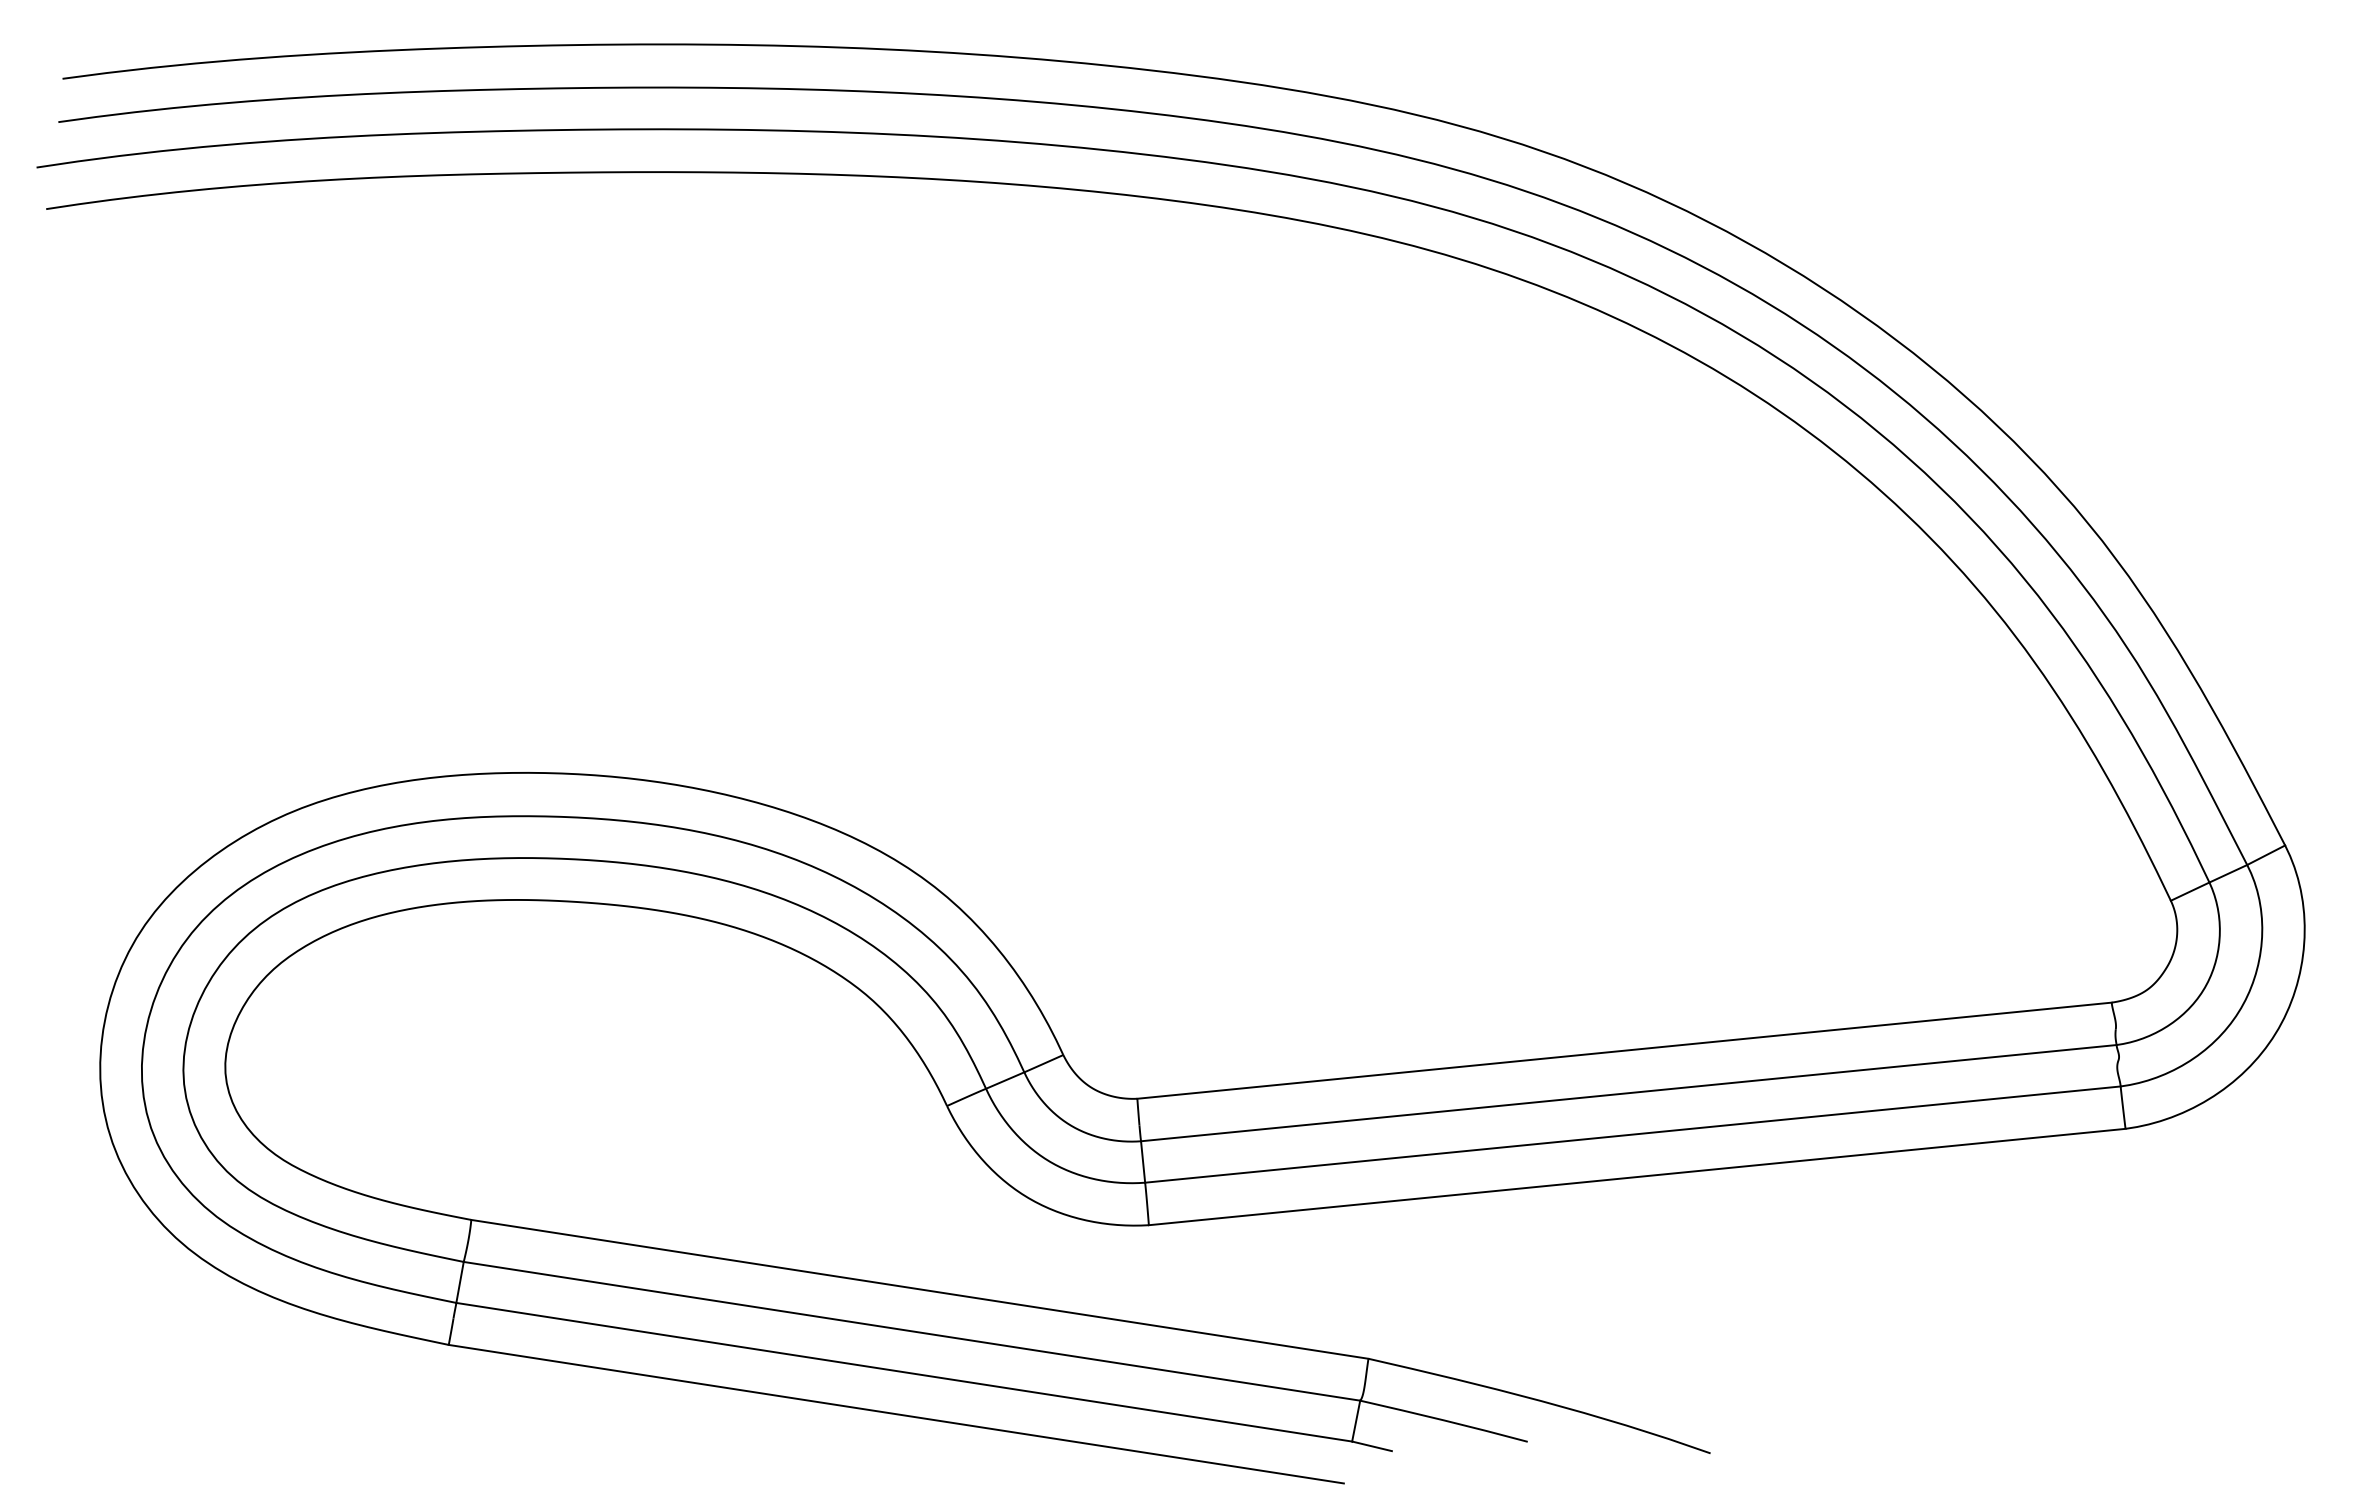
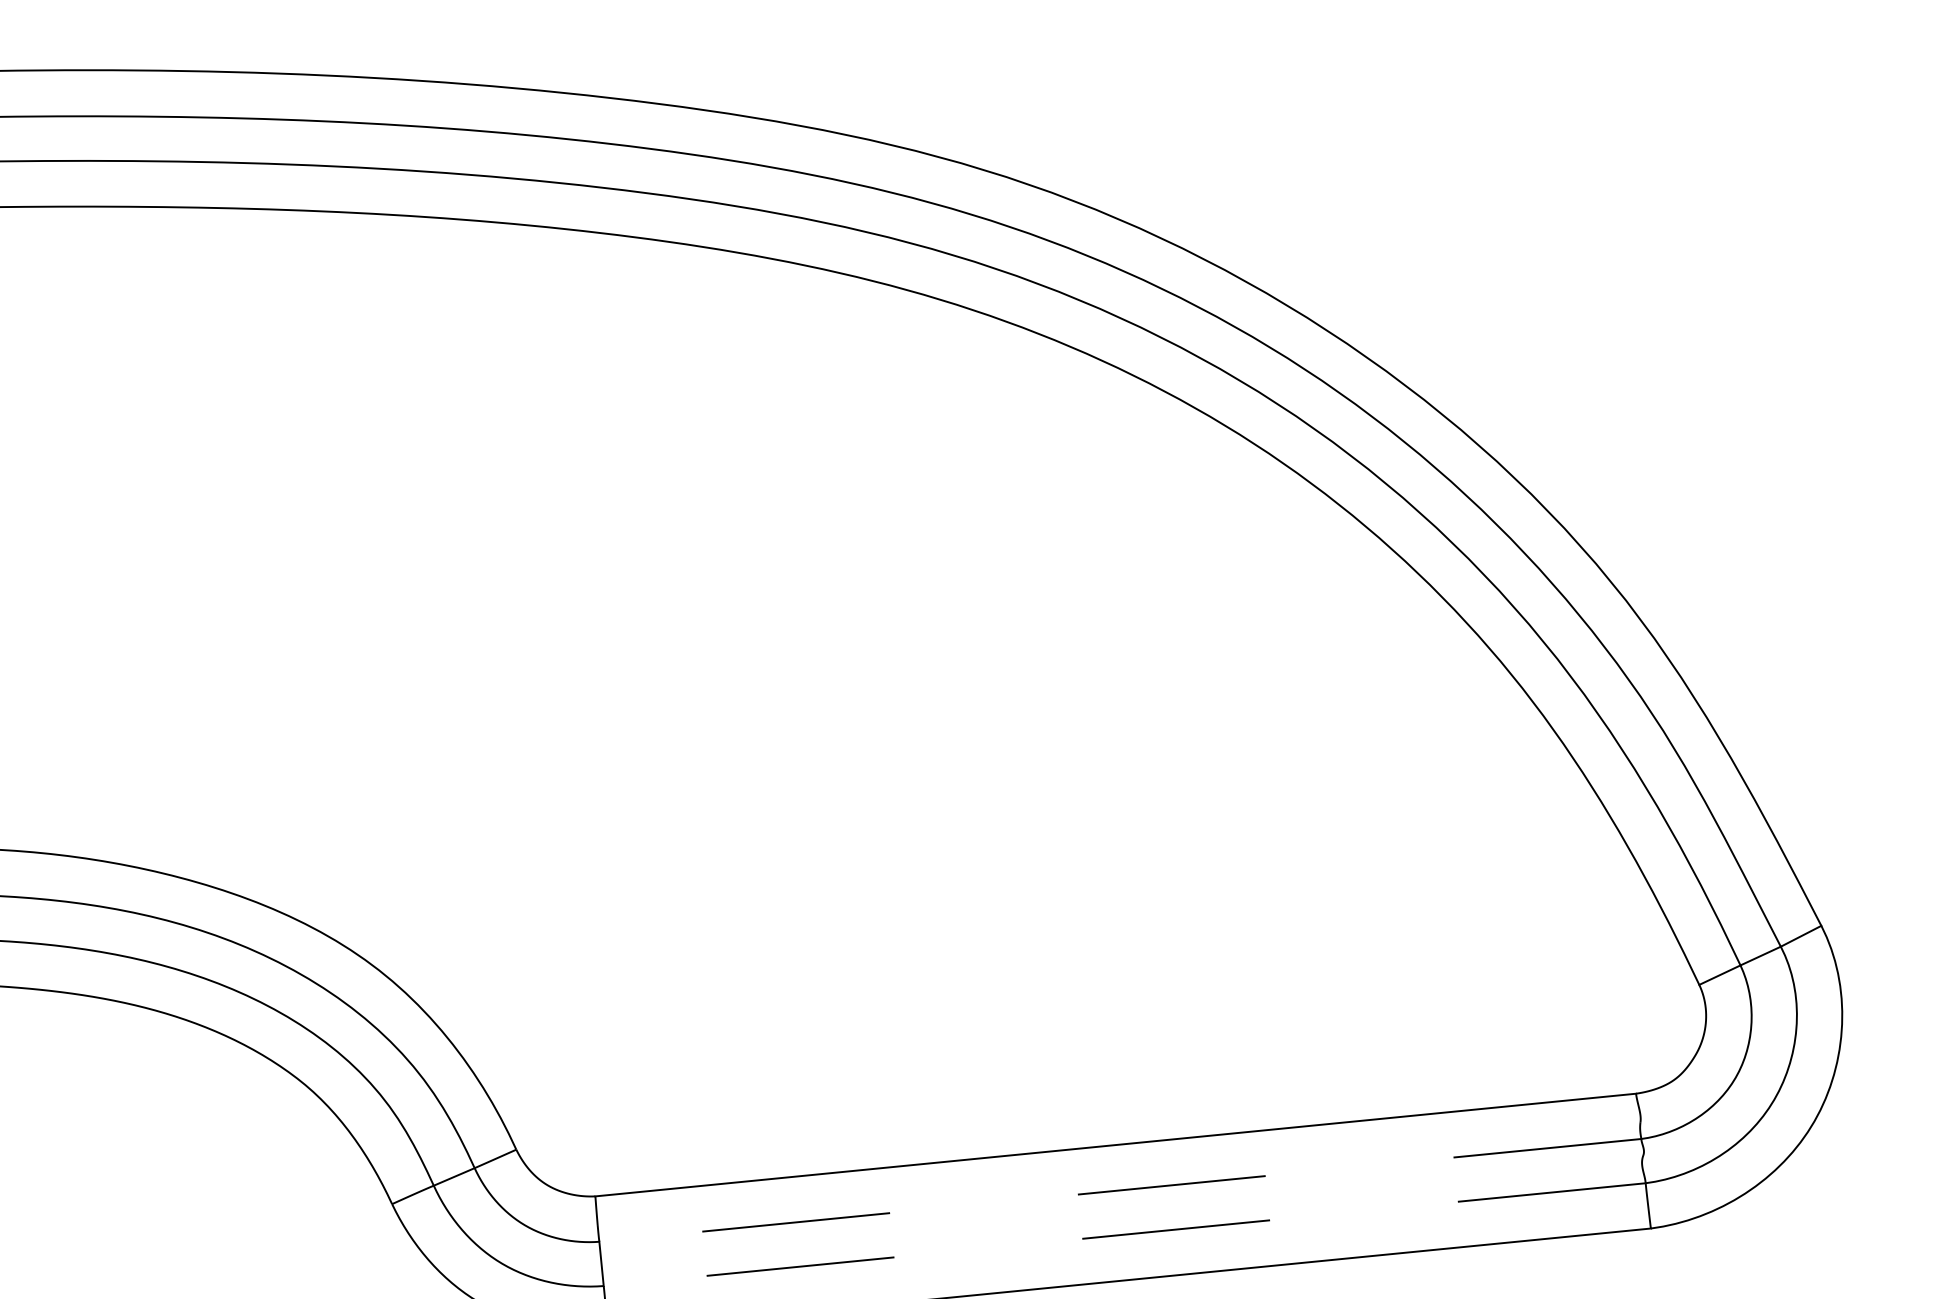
line: (1628, 1093) -> (1119, 1190), solid -> dashed
line: (1632, 1134) -> (1124, 1234), solid -> dashed

